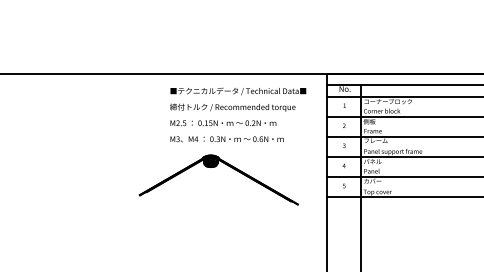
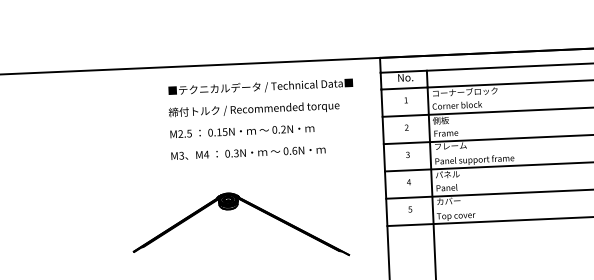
part: (215, 167) -> (235, 209), moved

